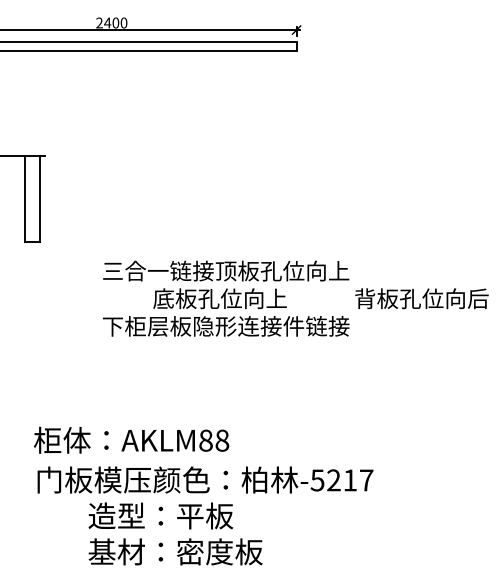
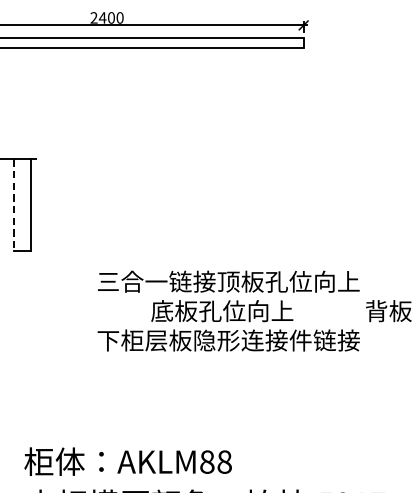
line: (24, 199) -> (14, 205), solid -> dashed

